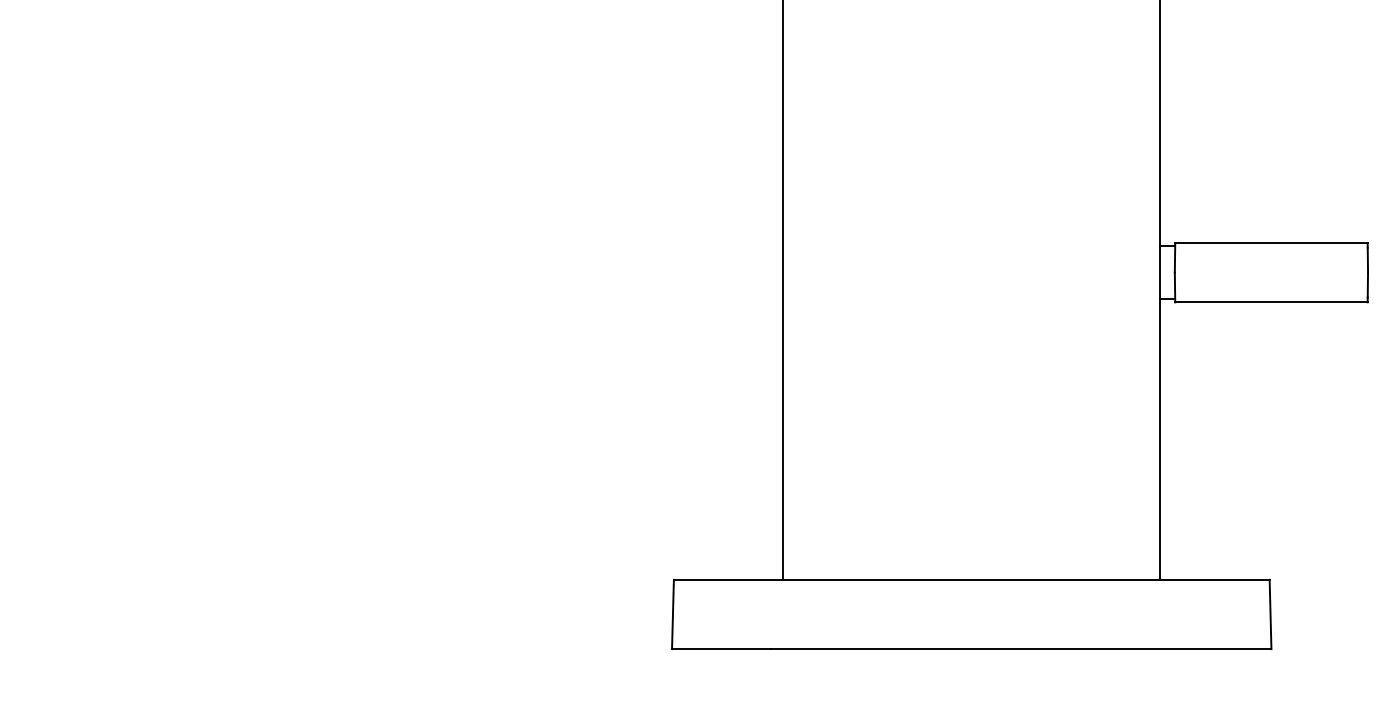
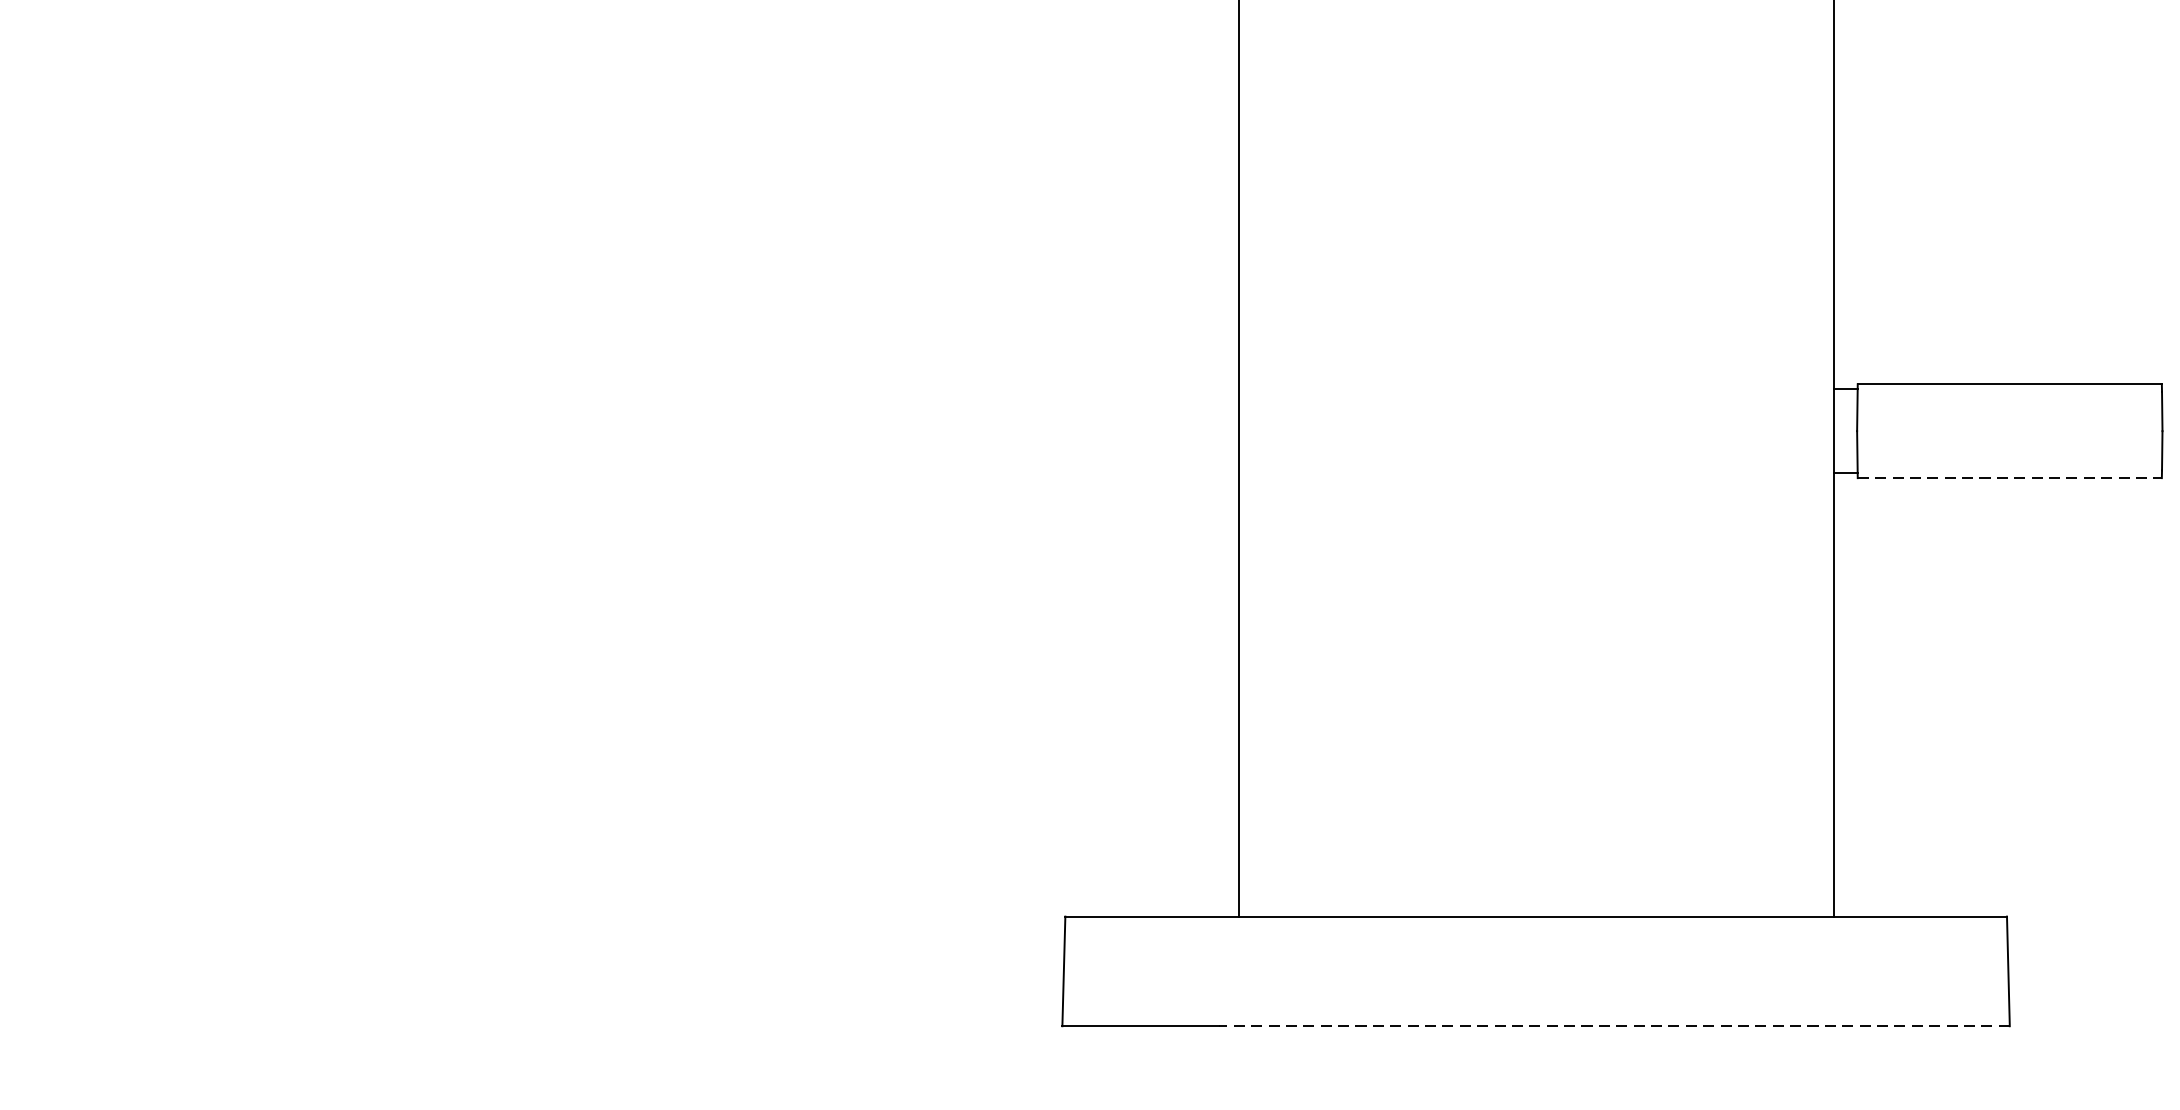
line: (1271, 302) -> (2009, 478), solid -> dashed
line: (1020, 649) -> (1613, 1026), solid -> dashed

